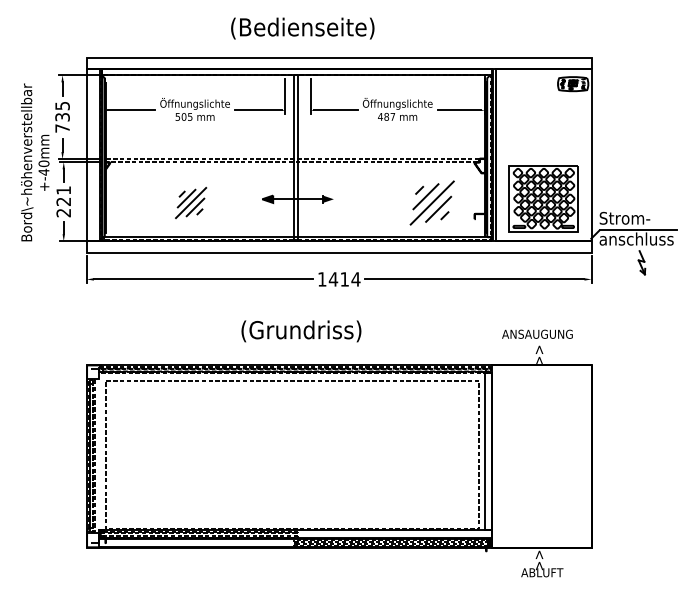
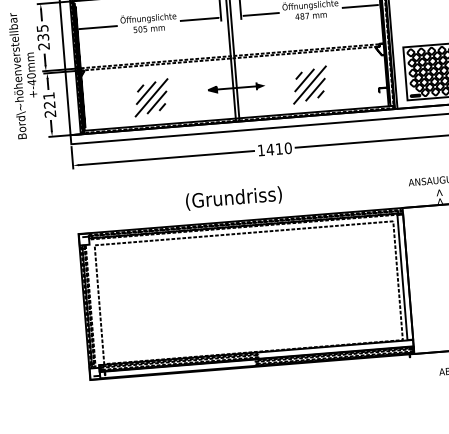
text: (62, 128) -> (43, 46), 735 -> 235
part: (190, 202) -> (151, 97), size x1.43
part: (431, 202) -> (309, 84), moved
text: (355, 279) -> (287, 148), 1414 -> 1410
text: (301, 331) -> (234, 198), moved

